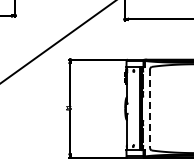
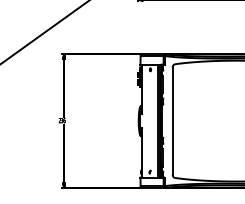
line: (150, 109) -> (173, 122), dashed -> solid

